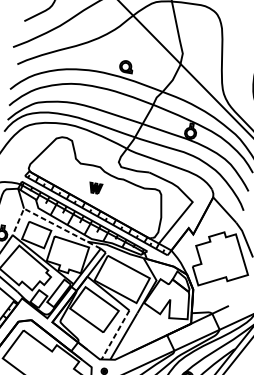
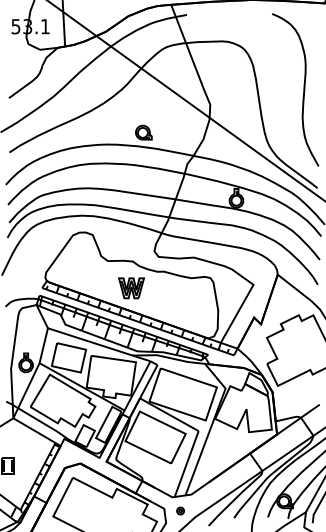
part: (95, 188) -> (131, 288), size x1.67
line: (49, 222) -> (82, 339), dashed -> solid
line: (115, 335) -> (186, 464), dashed -> solid

